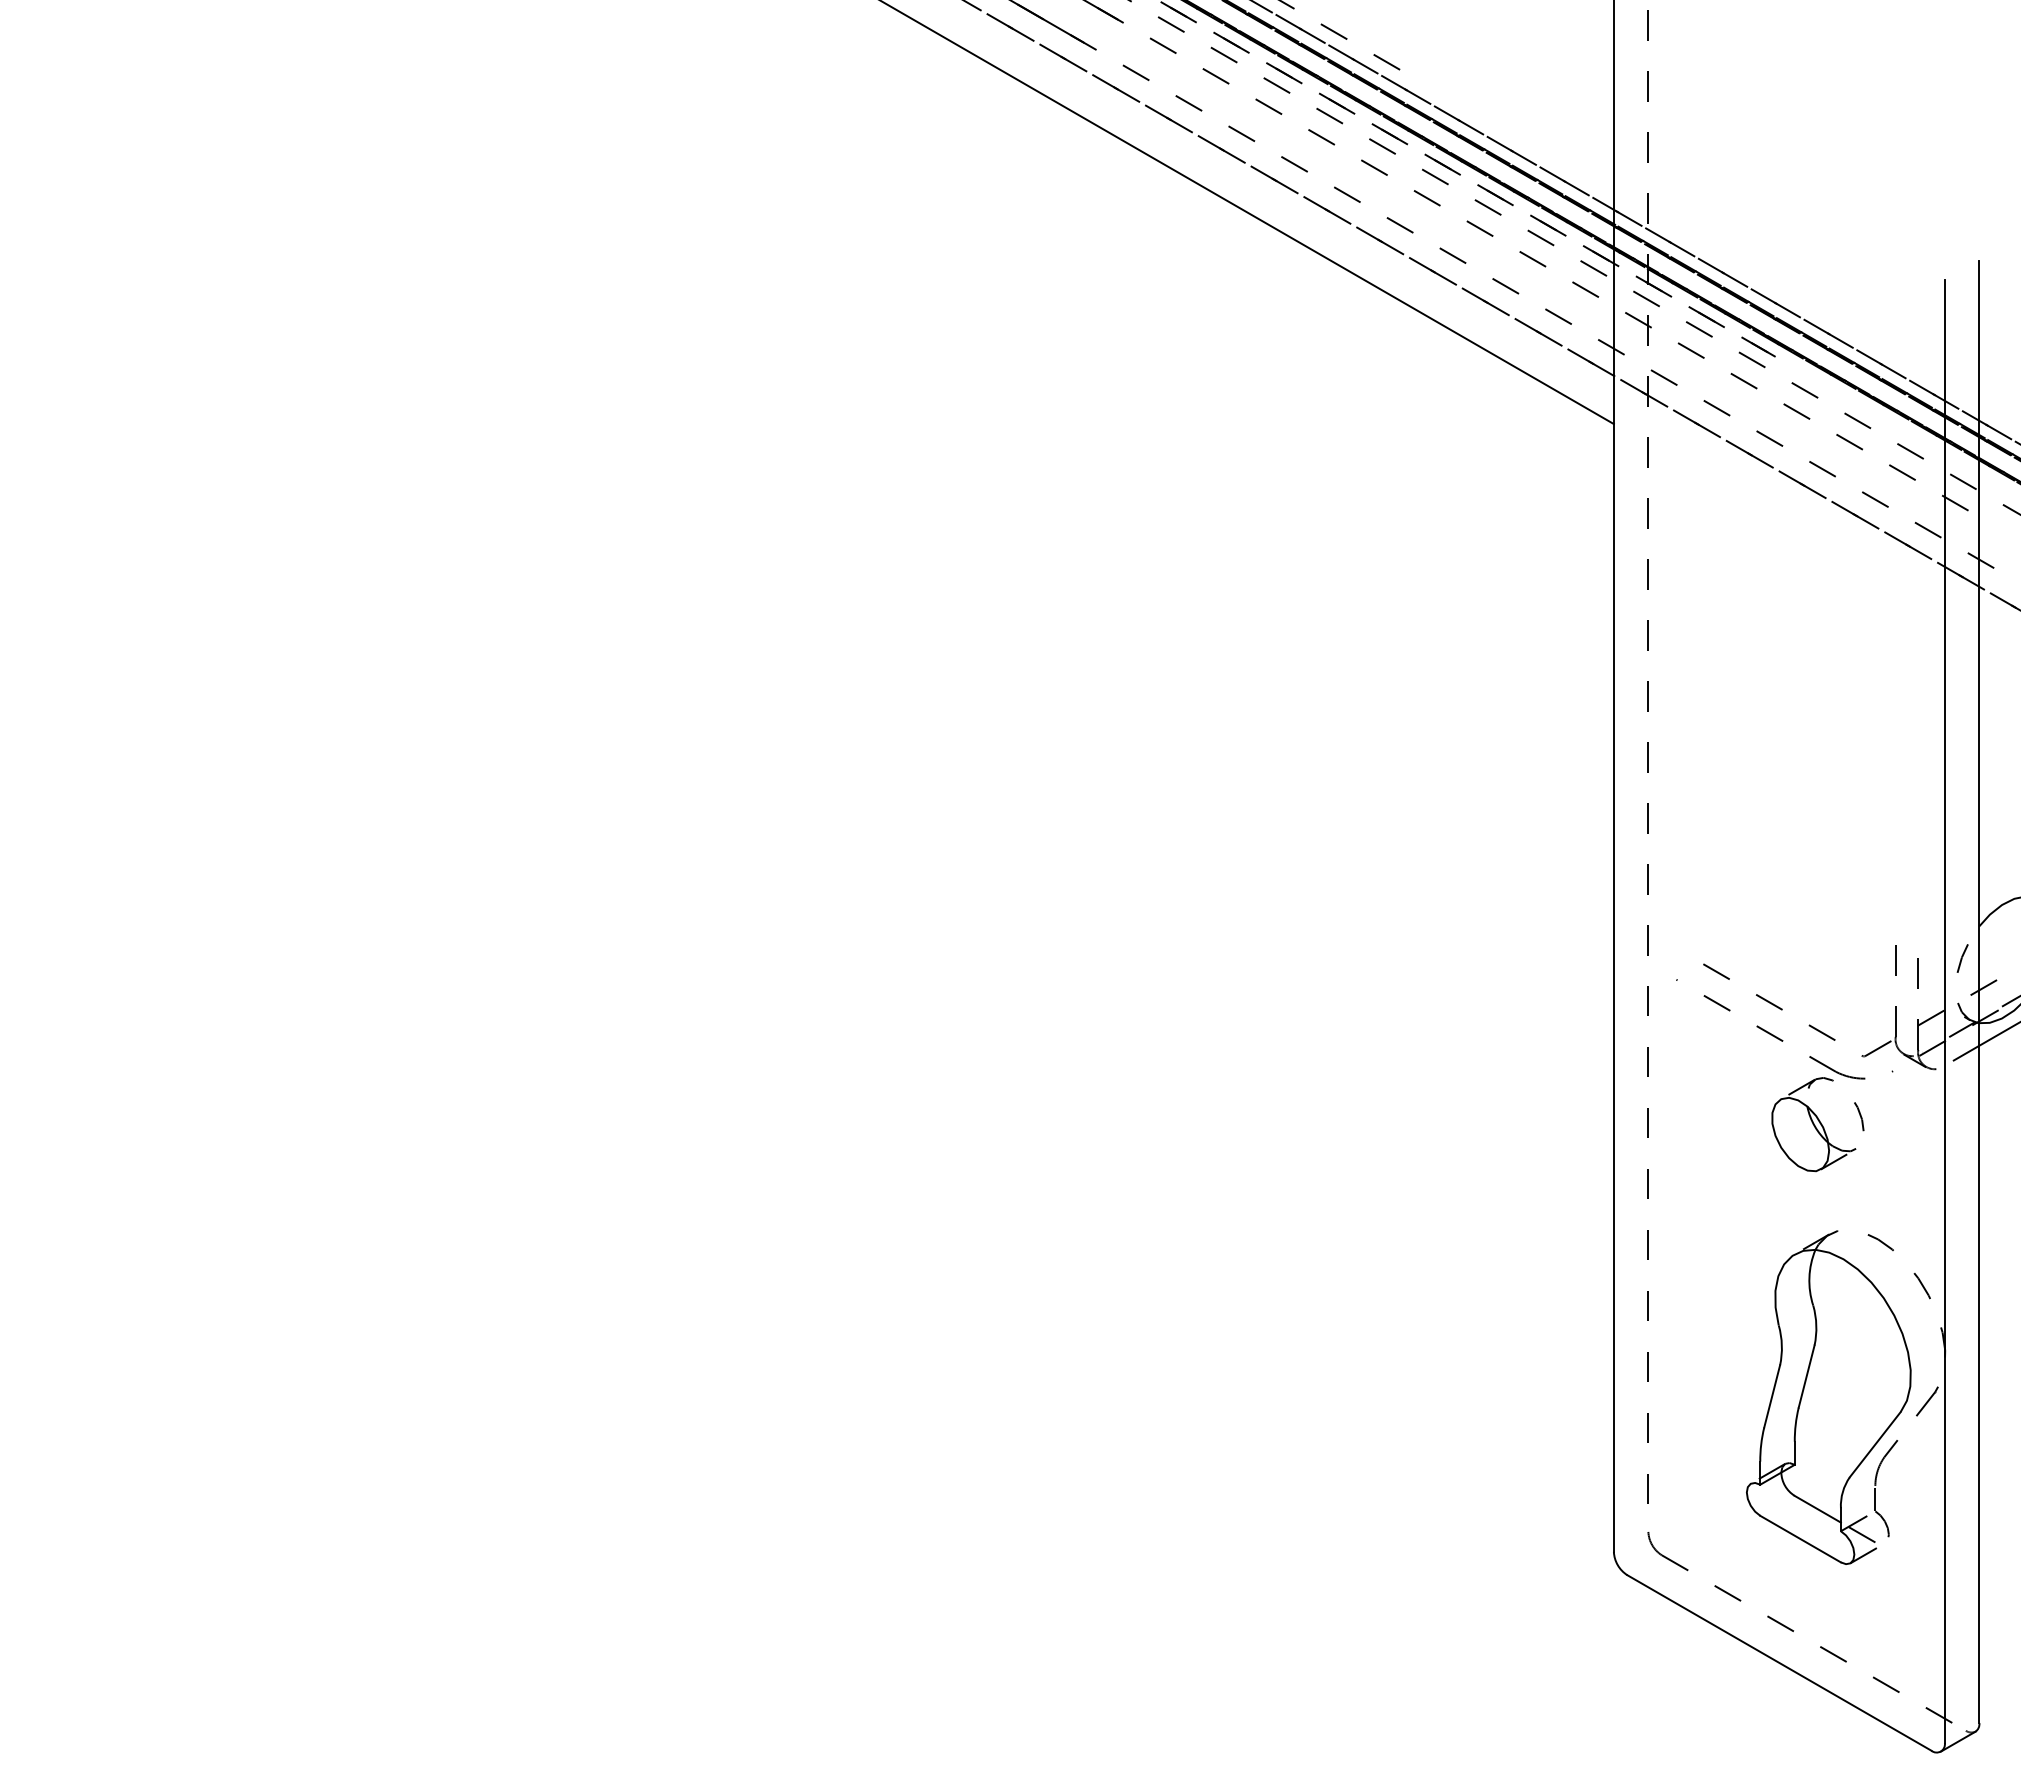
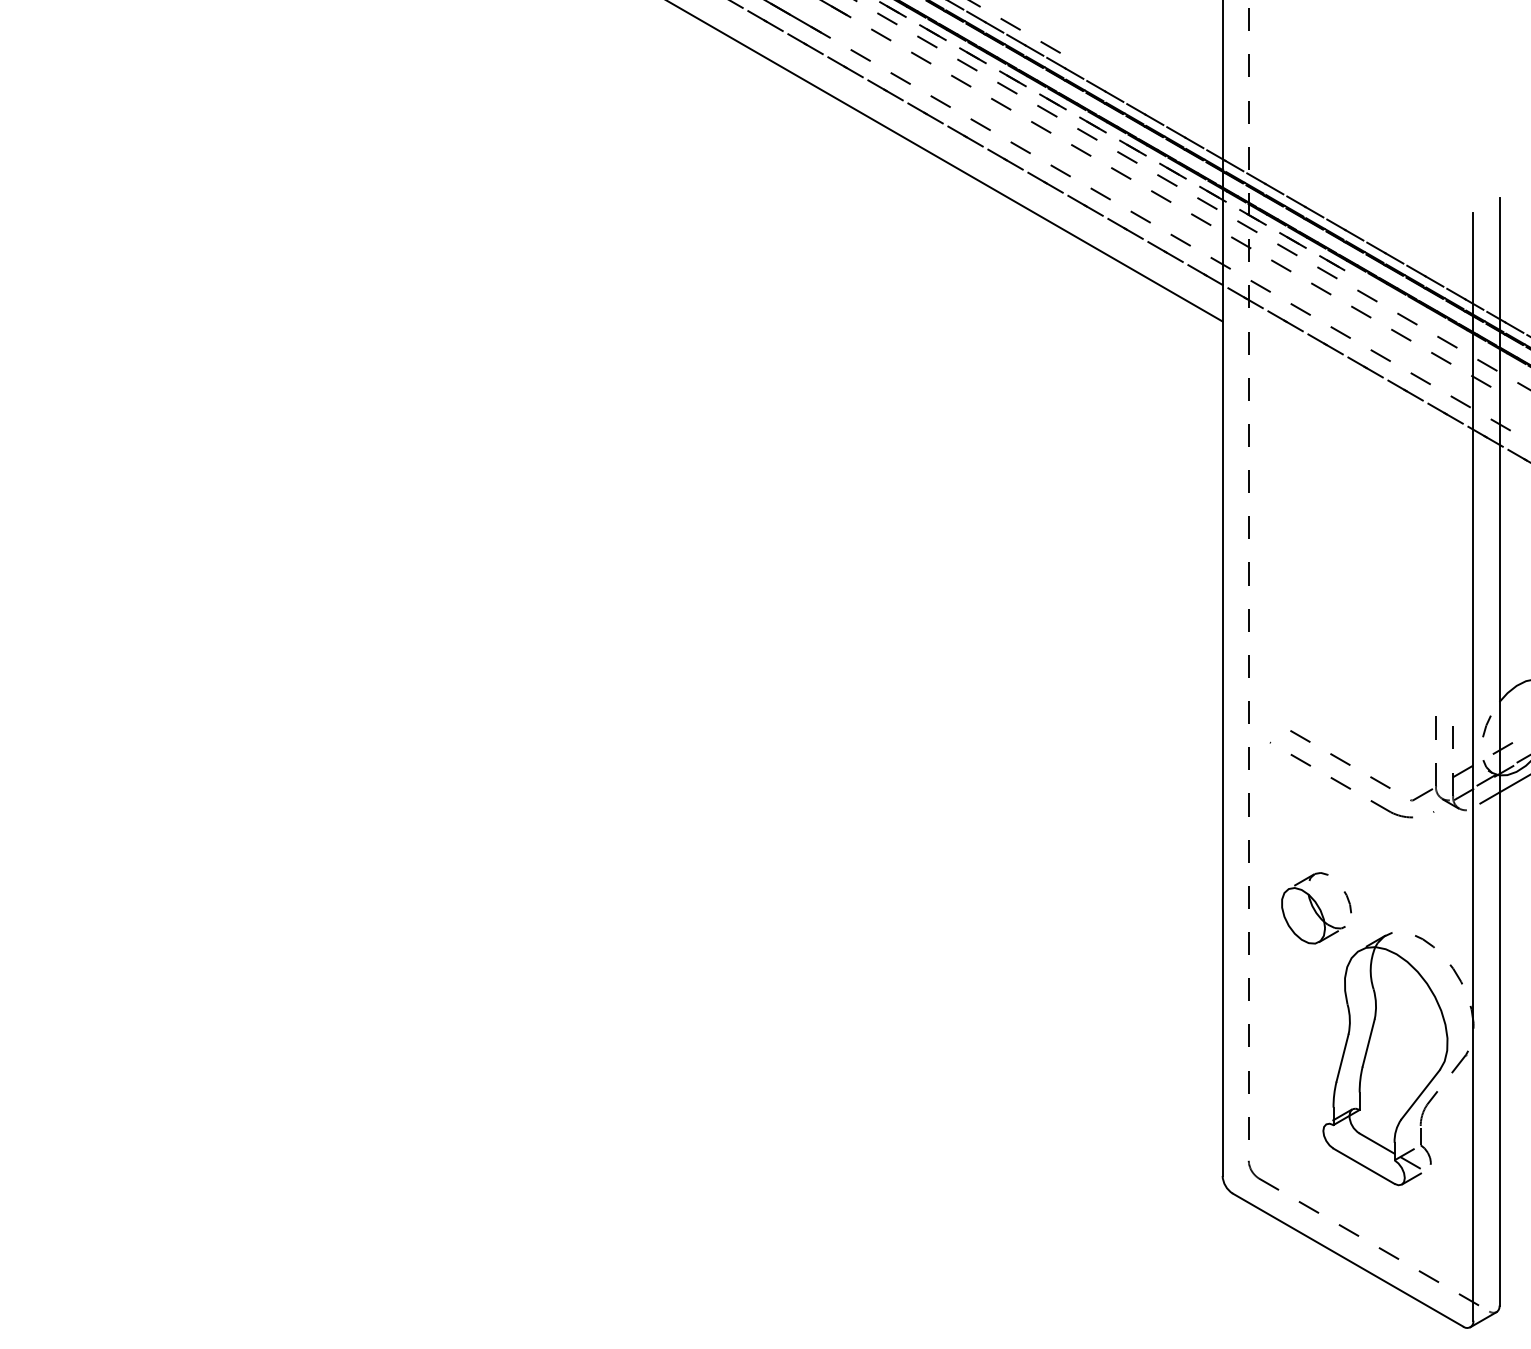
part: (1817, 1124) -> (1316, 908), moved

